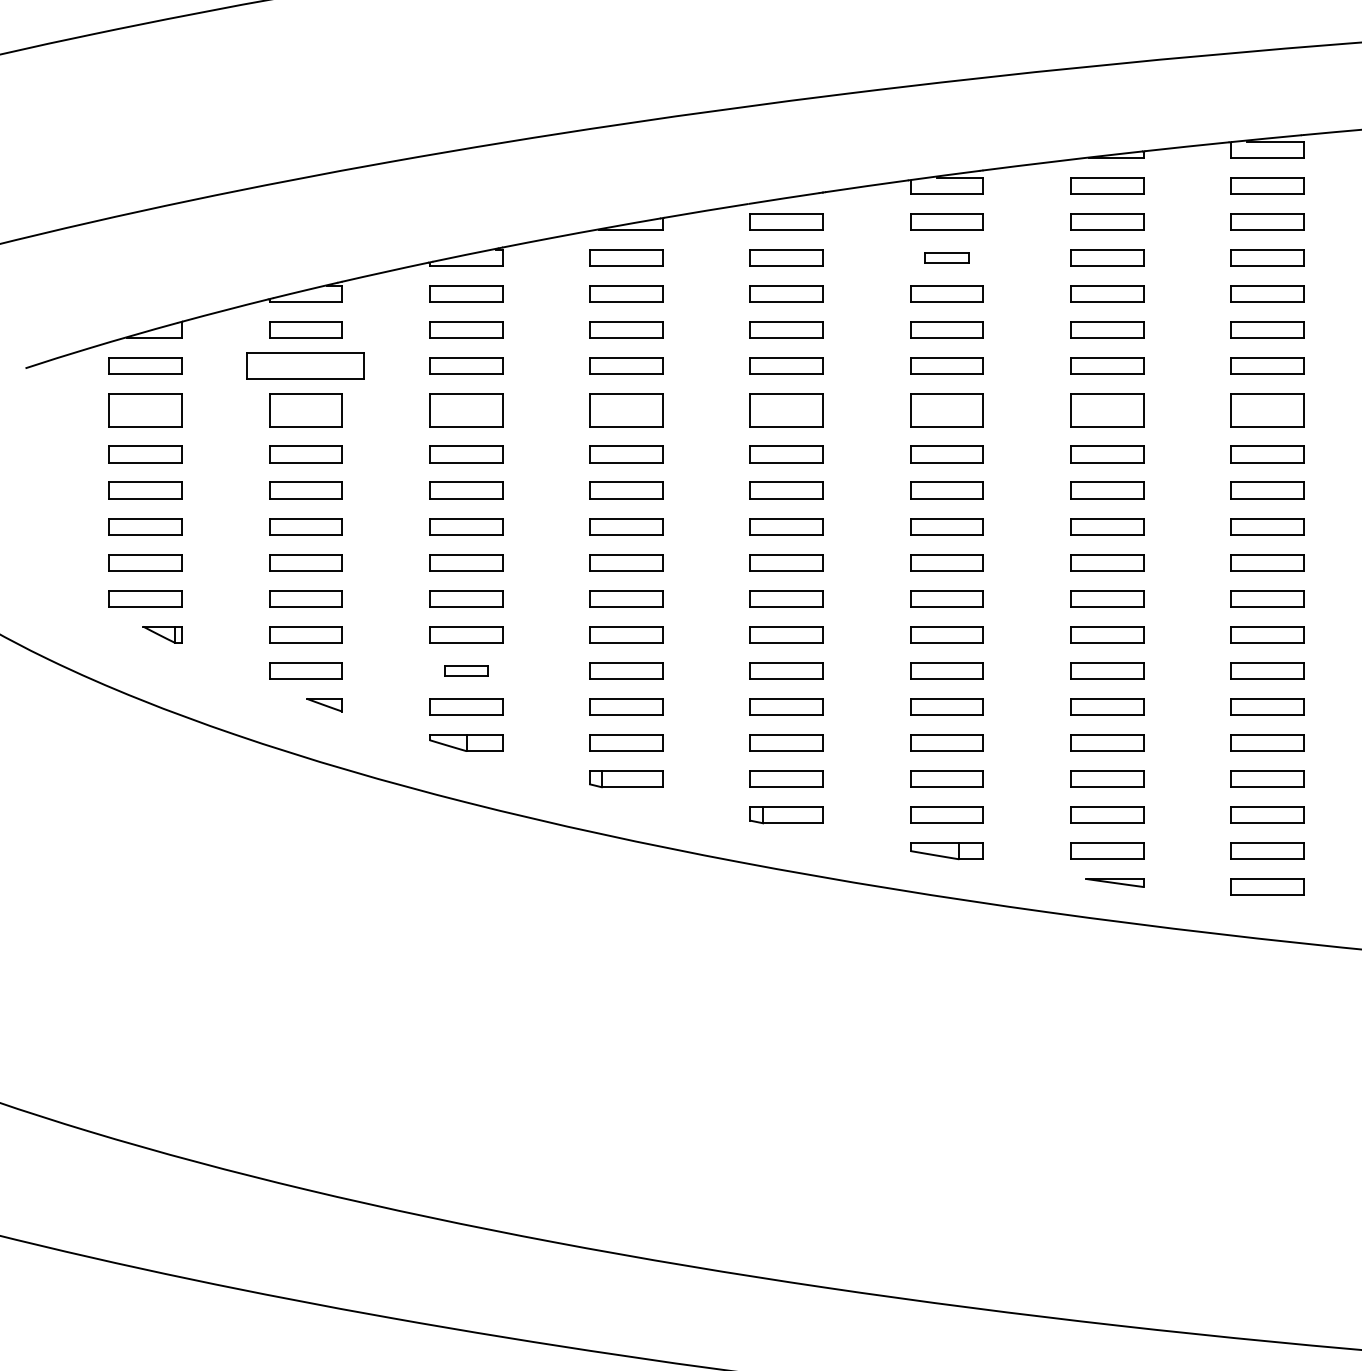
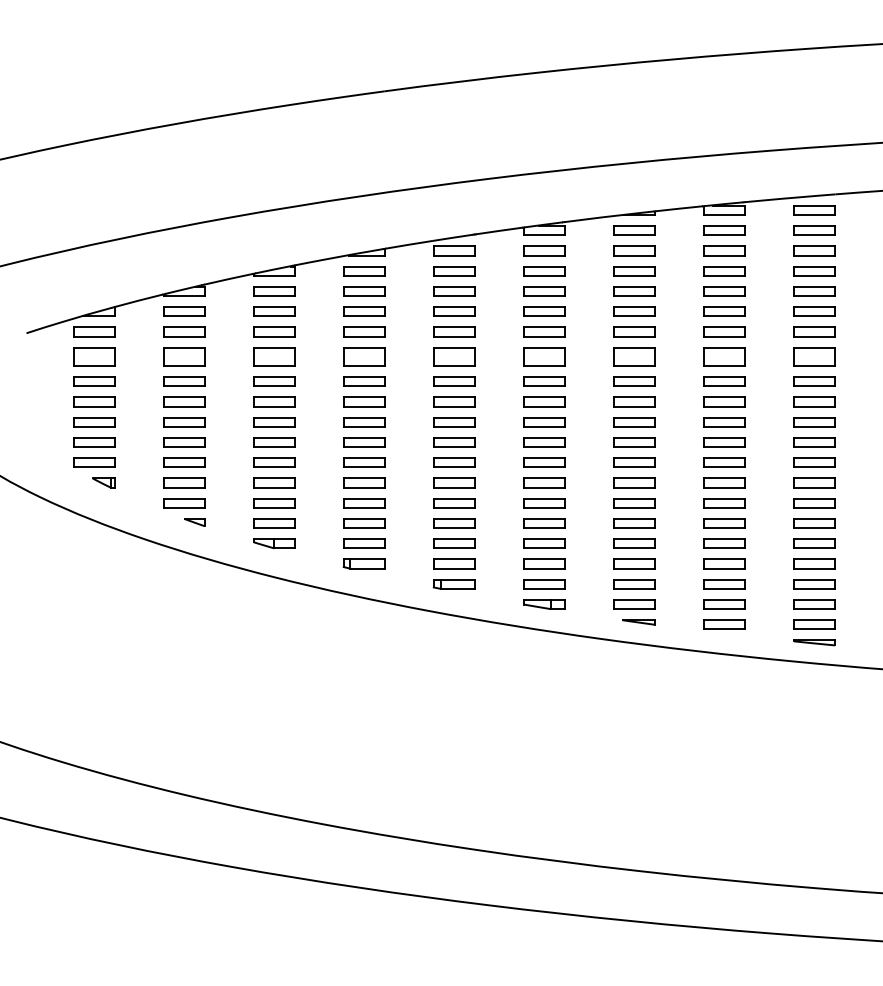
part: (947, 258) -> (544, 271), size x1.67
part: (306, 365) -> (184, 331), size x0.62
part: (466, 671) -> (274, 503), size x1.67

